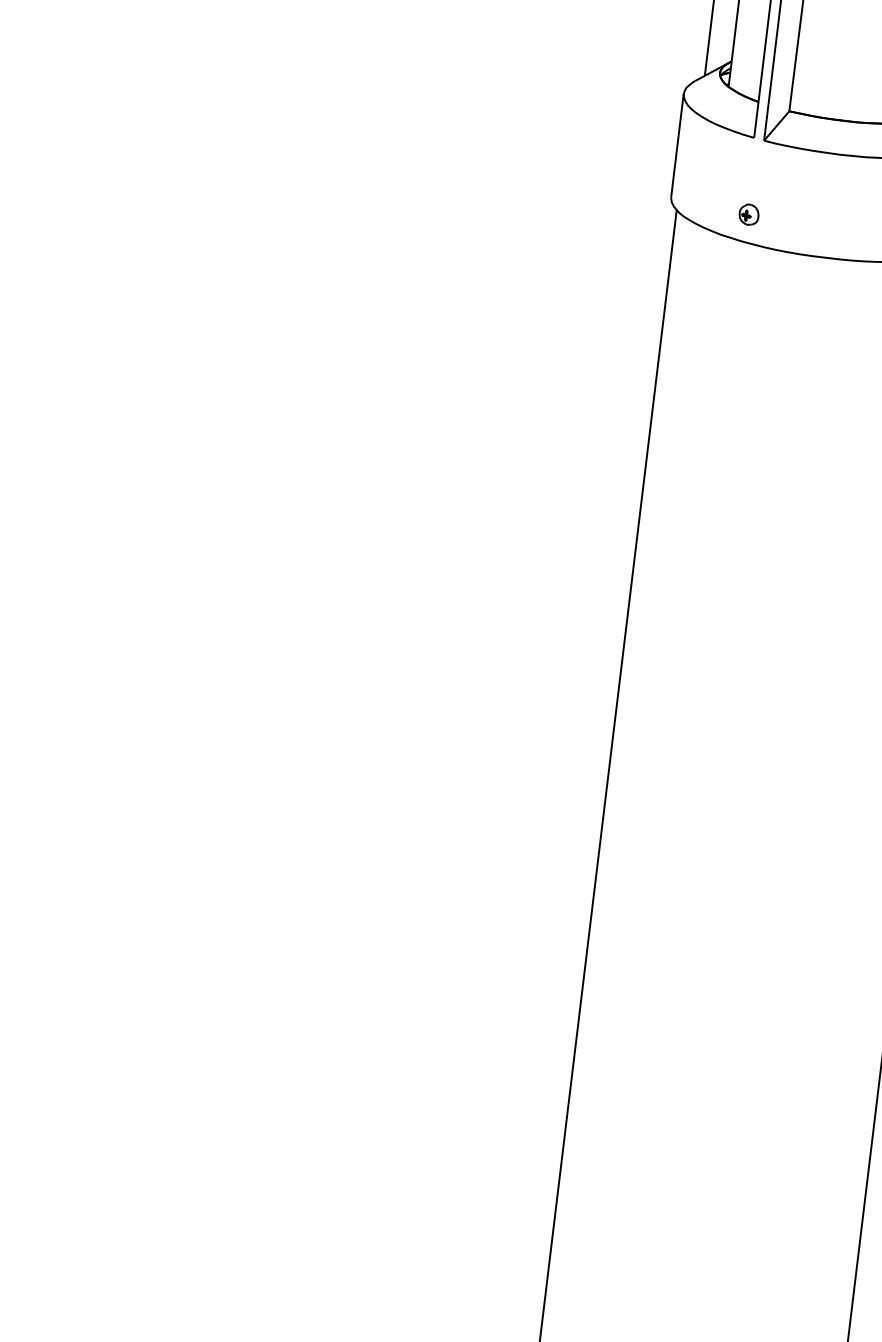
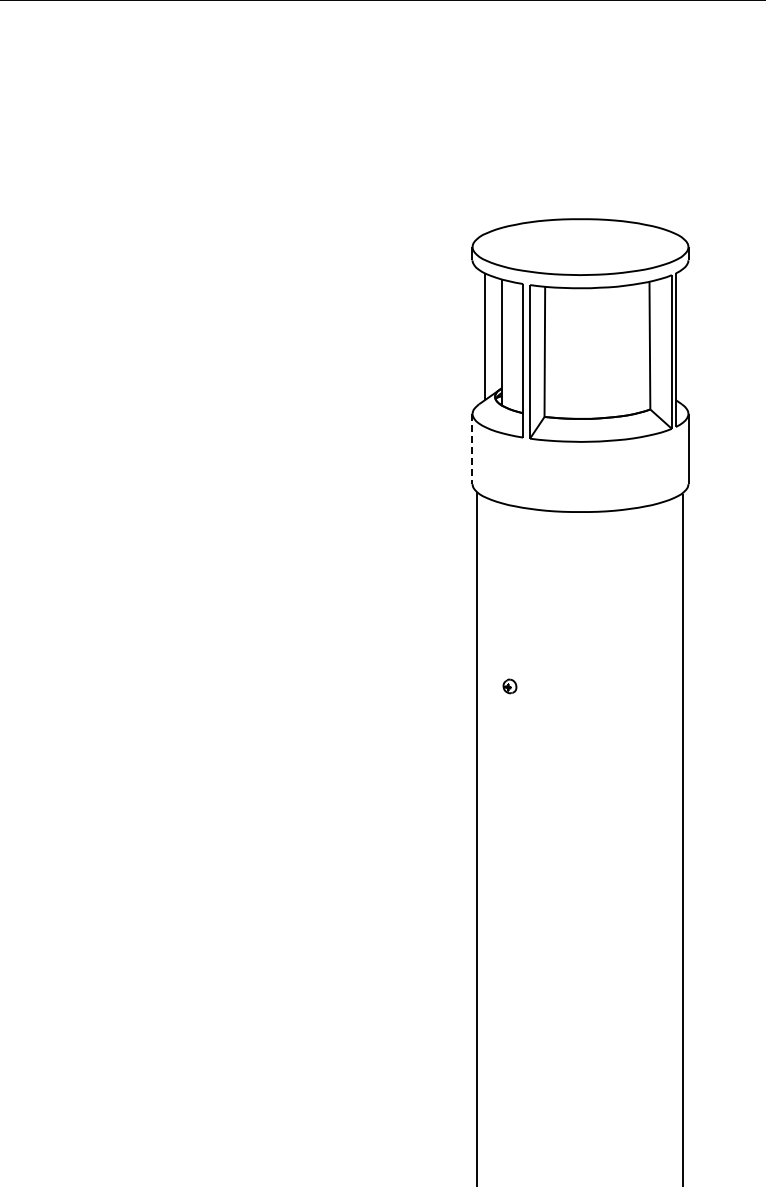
line: (677, 146) -> (472, 449), solid -> dashed
part: (748, 214) -> (509, 686), moved

